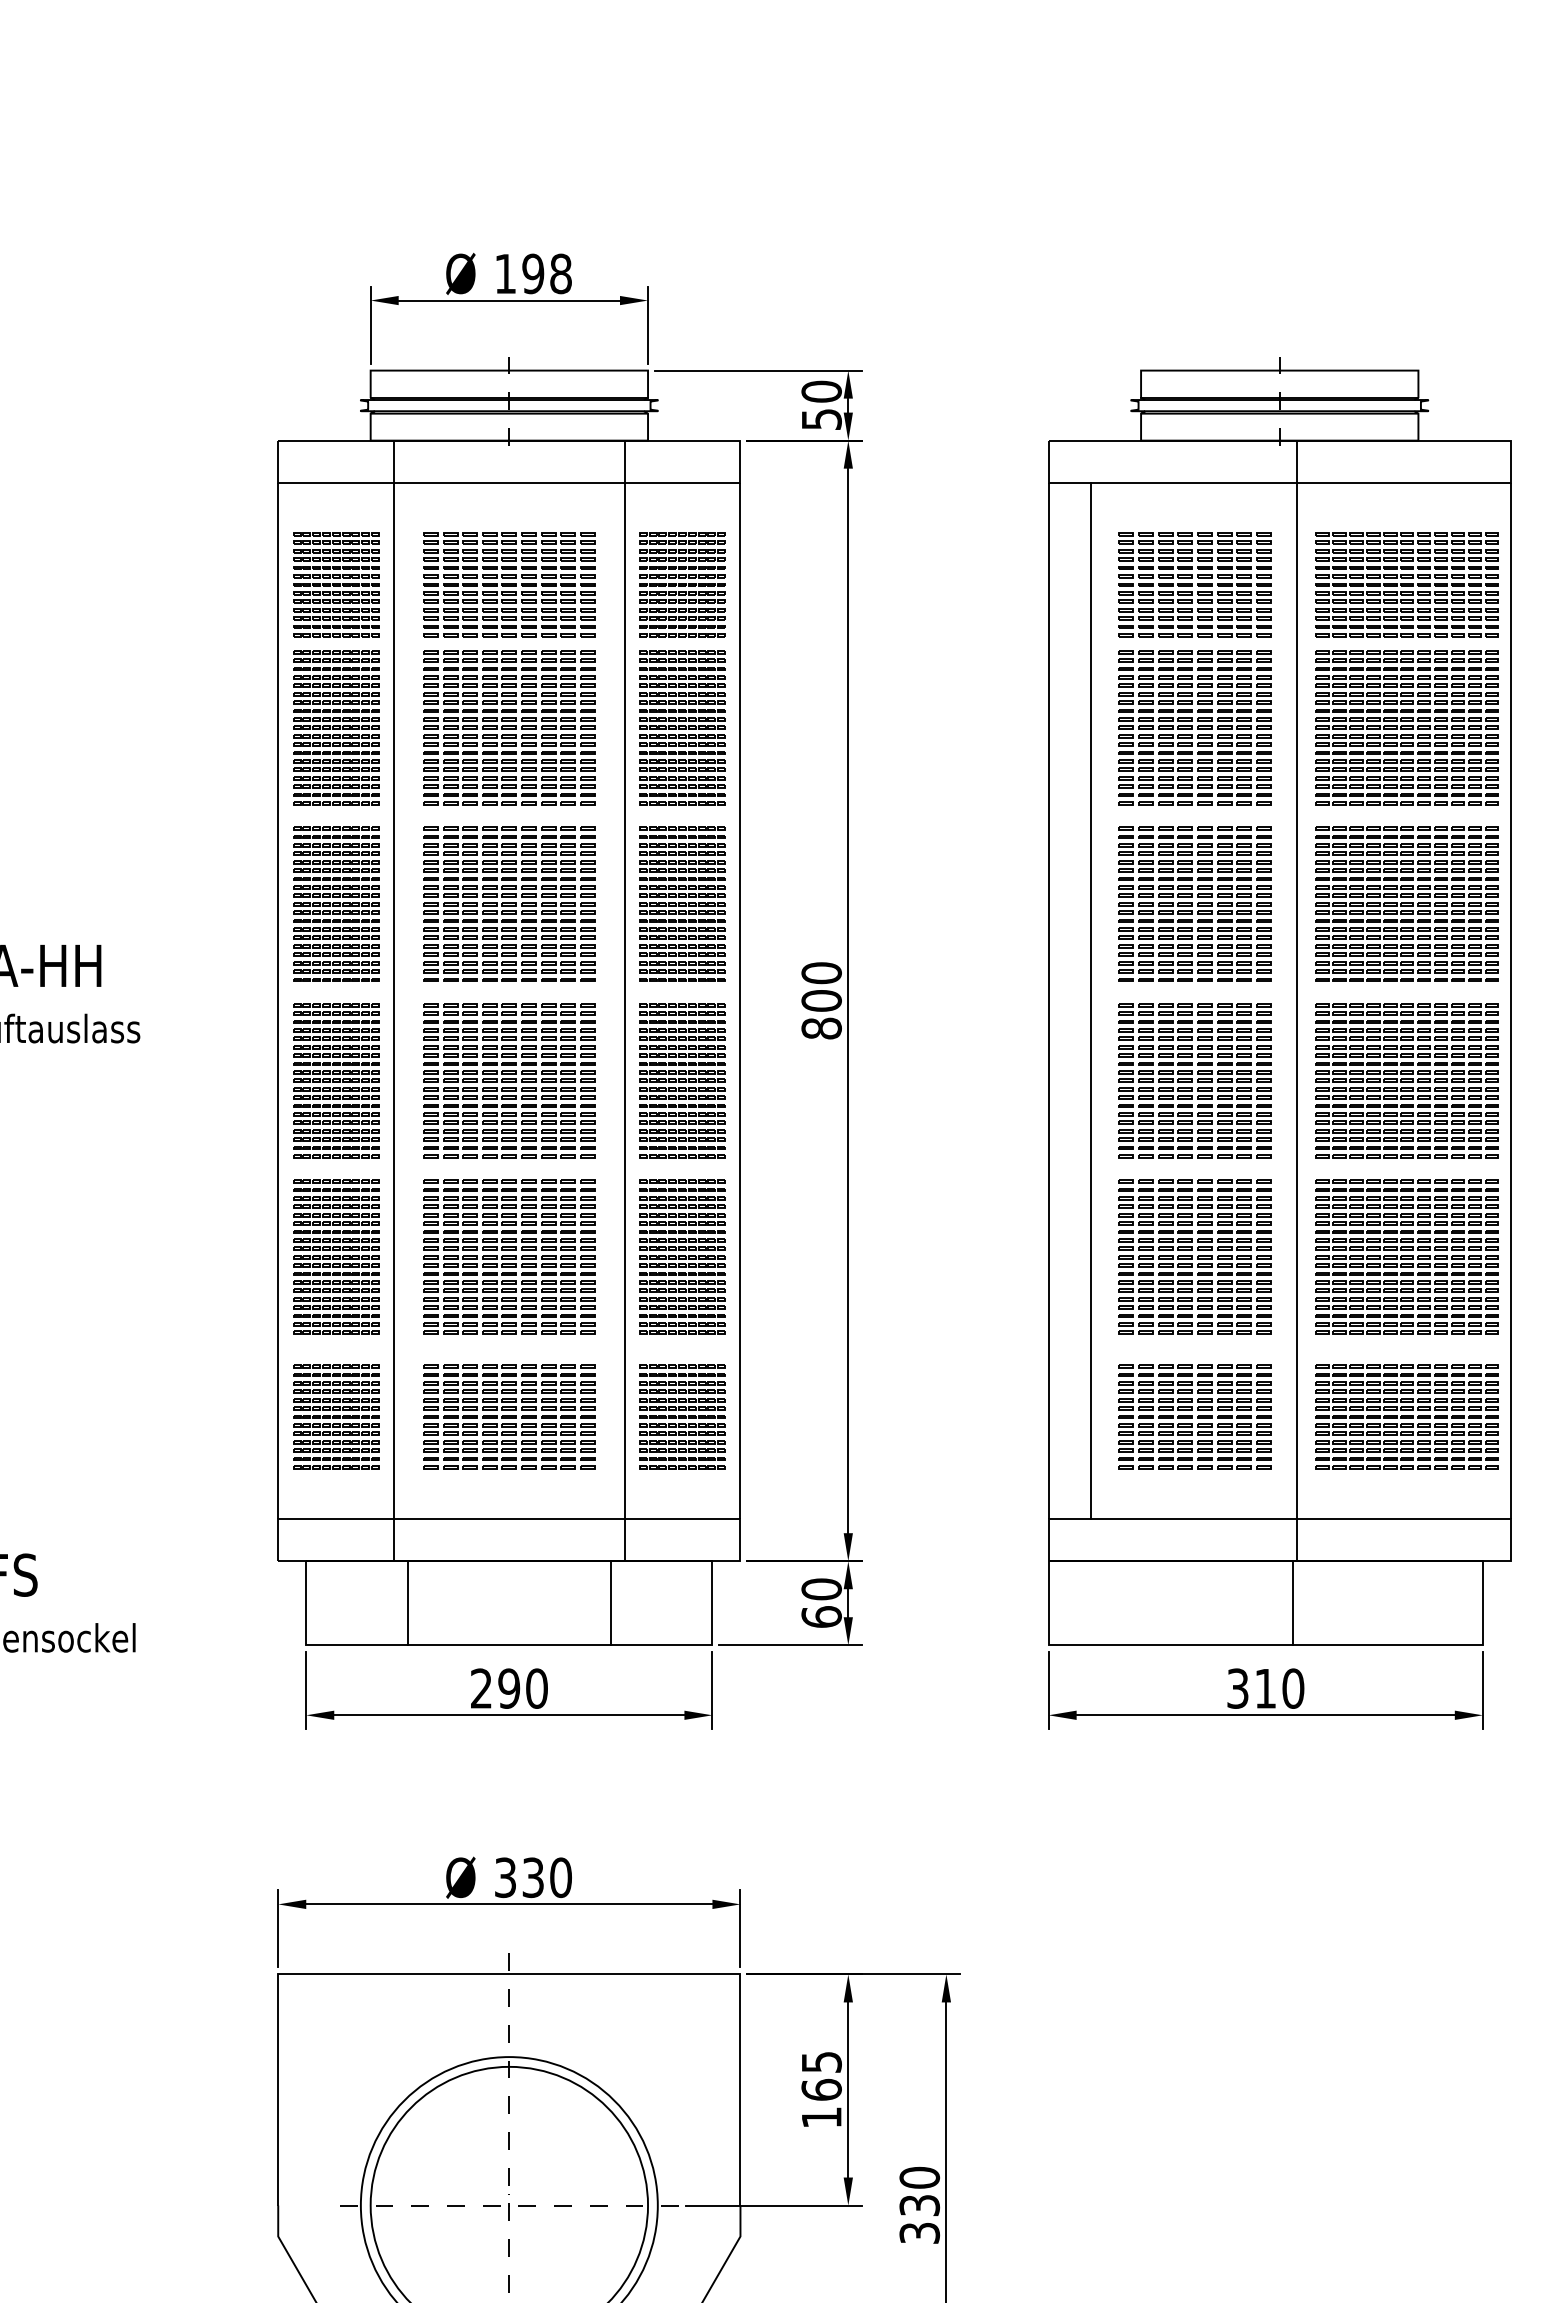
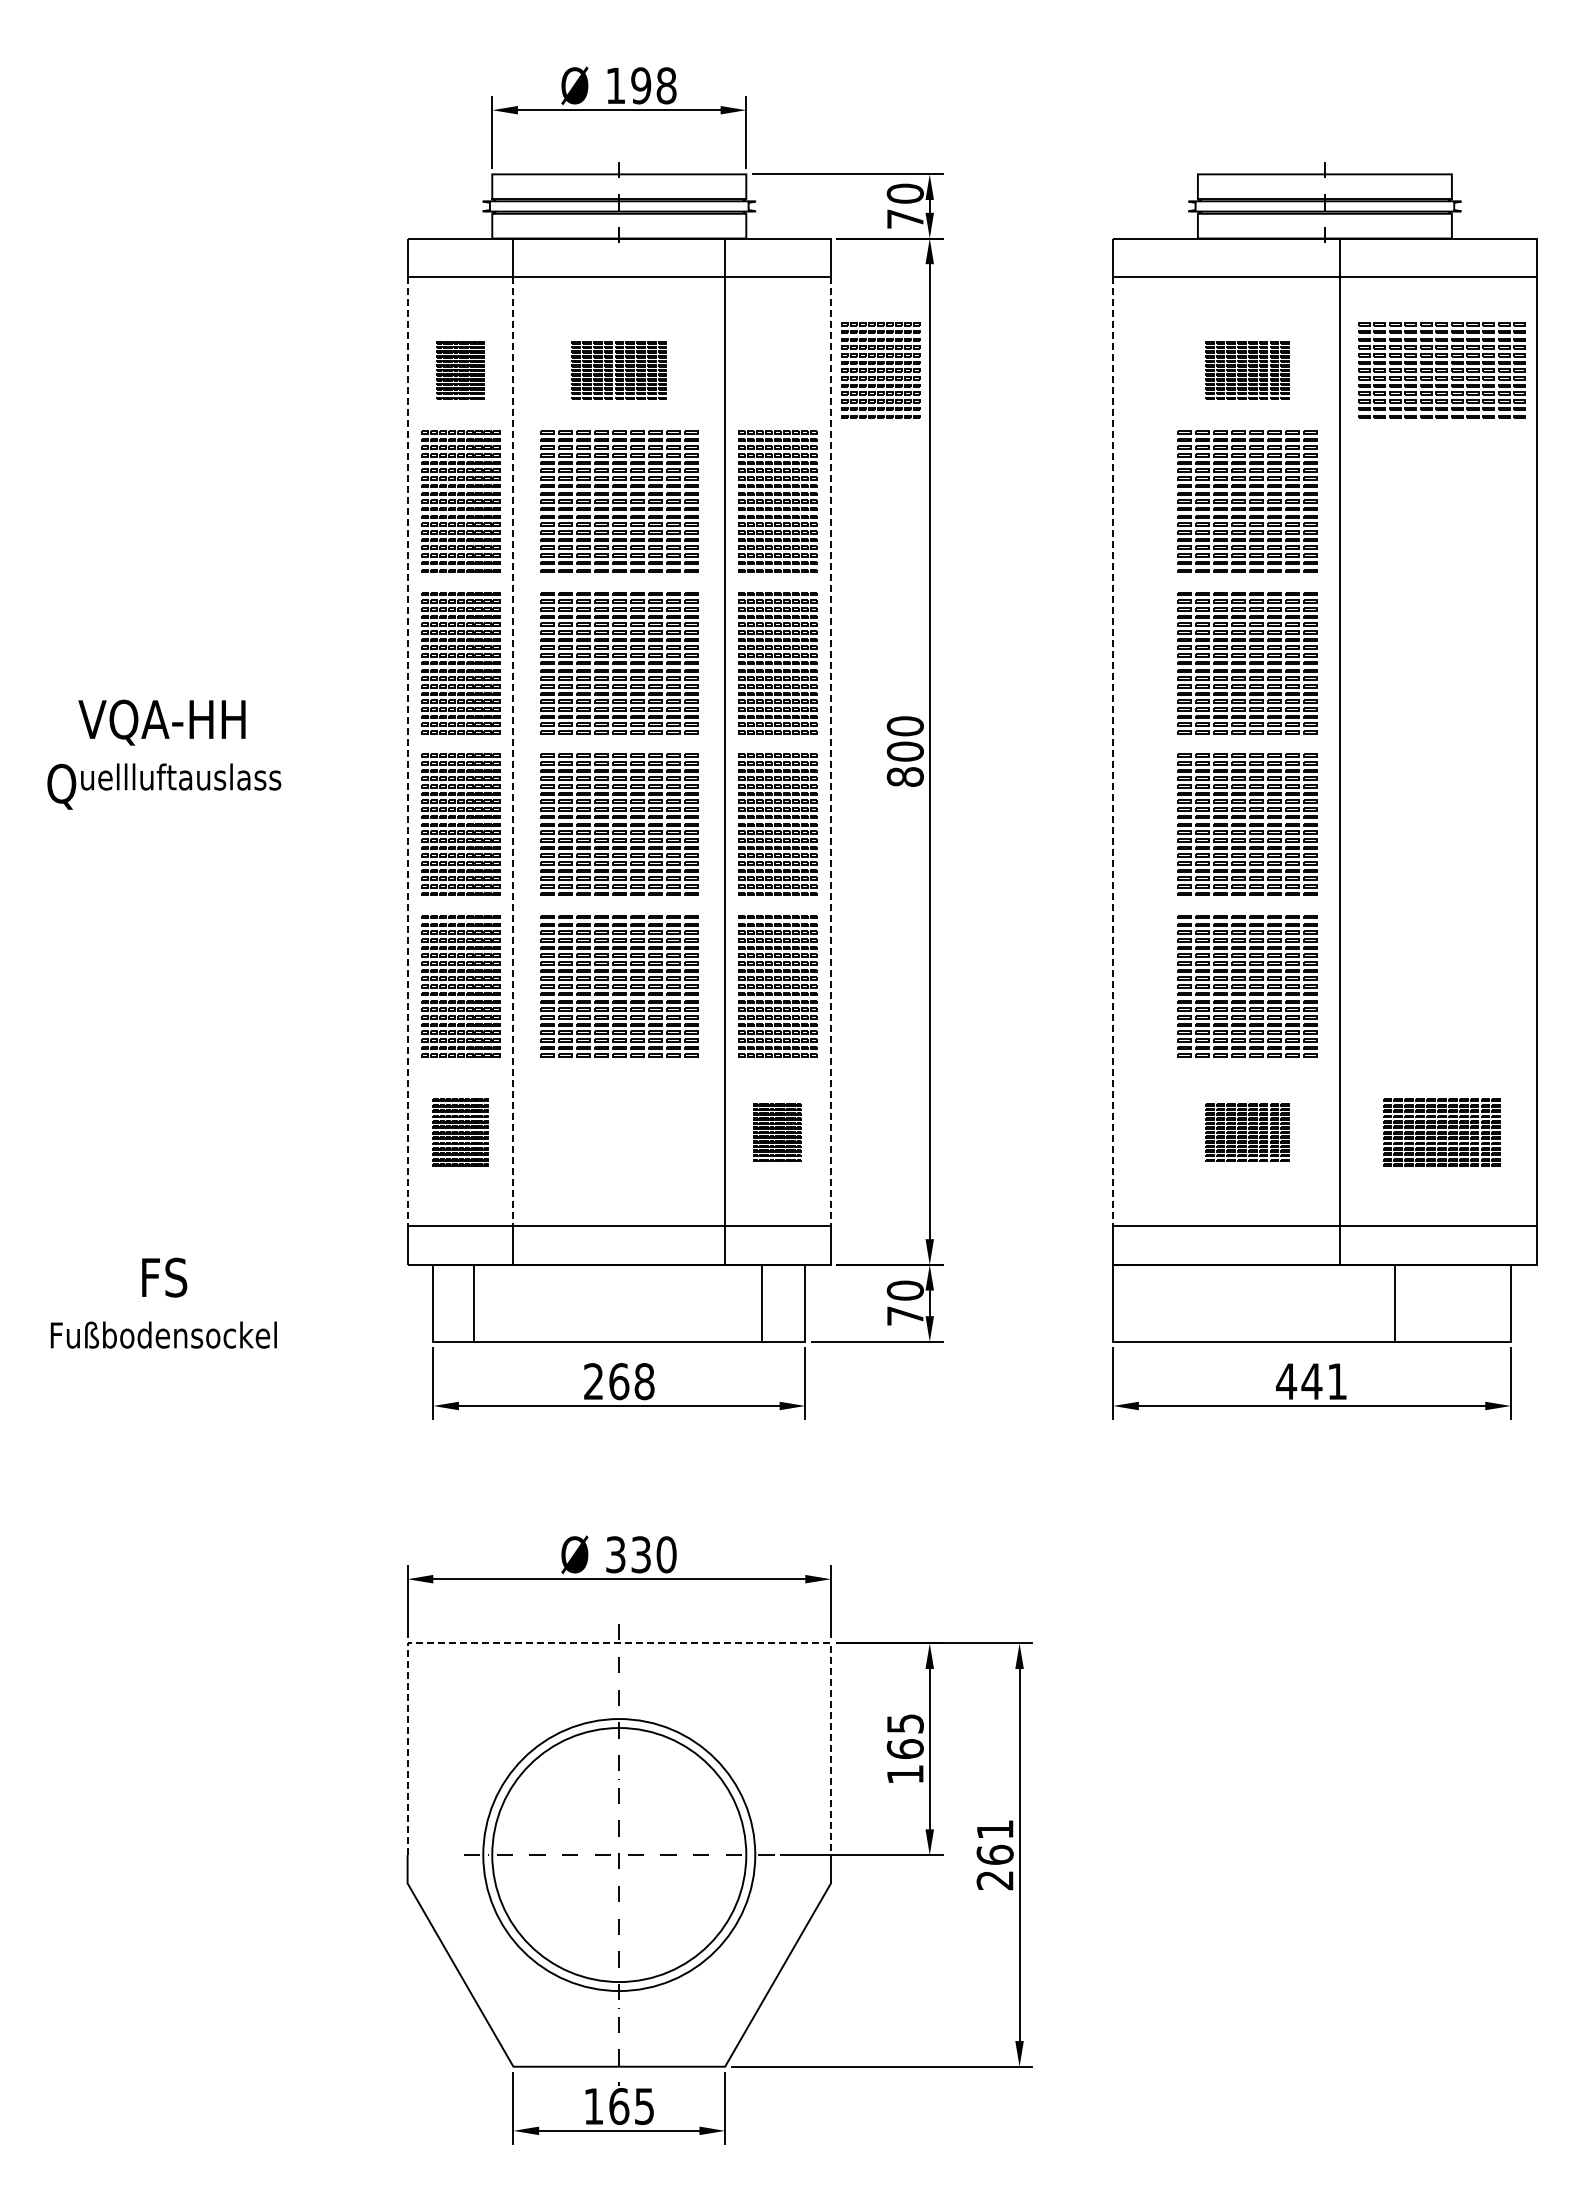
text: (821, 418) -> (905, 218), 50 -> 70
part: (335, 584) -> (460, 370), size x0.6
part: (509, 584) -> (619, 370), size x0.6
part: (682, 584) -> (880, 370), moved
part: (1195, 584) -> (1247, 370), size x0.6
part: (1407, 982) -> (1441, 734), removed
line: (278, 1000) -> (407, 751), solid -> dashed
line: (393, 1000) -> (513, 751), solid -> dashed
line: (739, 1000) -> (830, 751), solid -> dashed
line: (1048, 1000) -> (1113, 751), solid -> dashed
line: (1090, 1000) -> (1151, 751), removed
part: (335, 1416) -> (460, 1132), size x0.7
part: (509, 1416) -> (619, 1132), removed
part: (682, 1416) -> (777, 1132), size x0.6
part: (1195, 1416) -> (1247, 1132), size x0.6
part: (1407, 1416) -> (1441, 1132), size x0.7
line: (408, 1602) -> (474, 1302), moved
line: (611, 1602) -> (762, 1302), moved
line: (1293, 1602) -> (1395, 1302), moved
text: (820, 1616) -> (904, 1315), 60 -> 70
text: (522, 1688) -> (631, 1381), 290 -> 268
text: (1265, 1688) -> (1311, 1381), 310 -> 441
line: (509, 1974) -> (619, 1643), solid -> dashed
text: (919, 2204) -> (994, 1854), 330 -> 261

